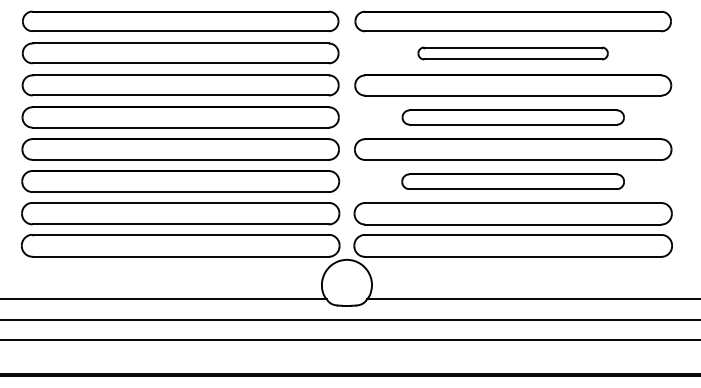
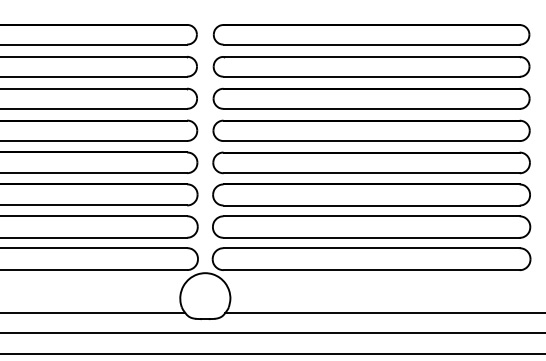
part: (512, 53) -> (370, 66), size x1.67
part: (513, 117) -> (371, 130), size x1.43
part: (512, 181) -> (370, 194), size x1.43

